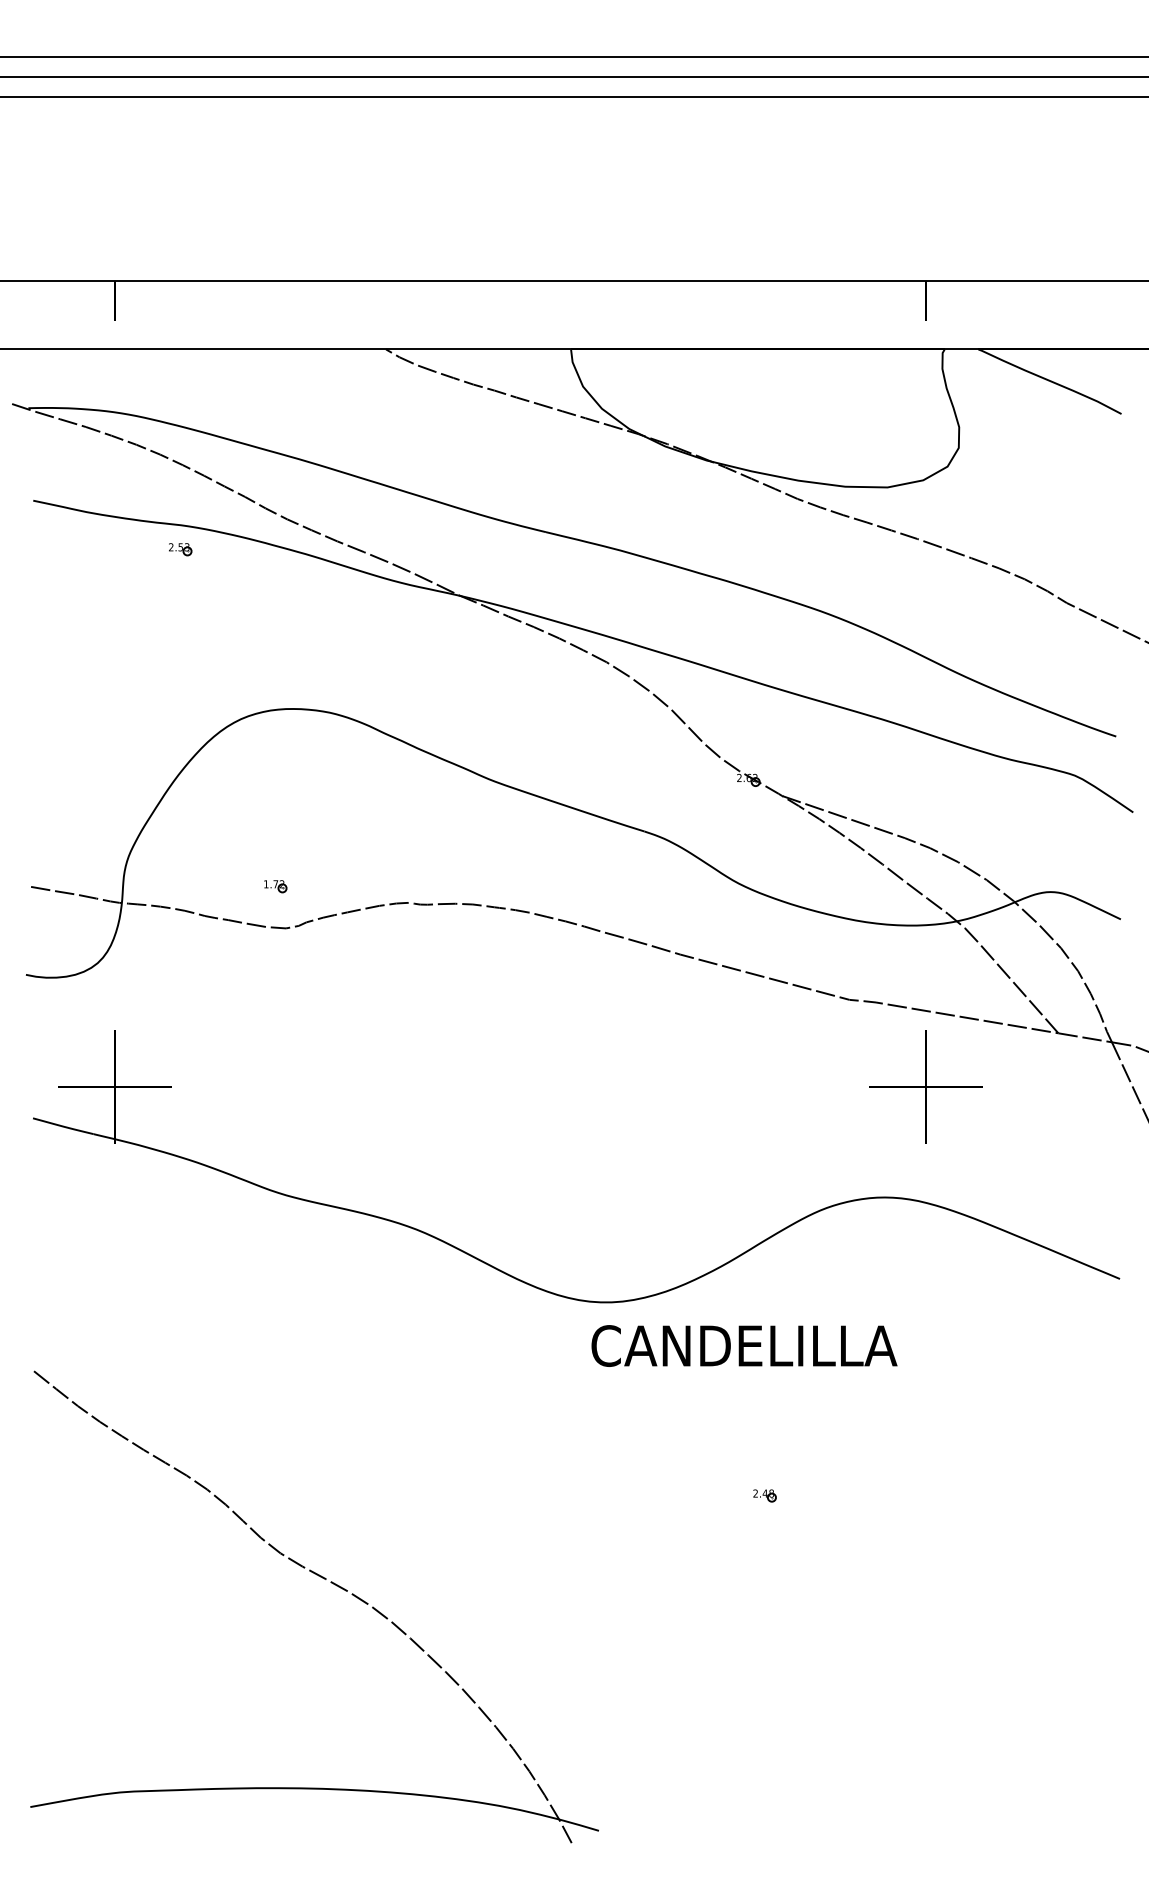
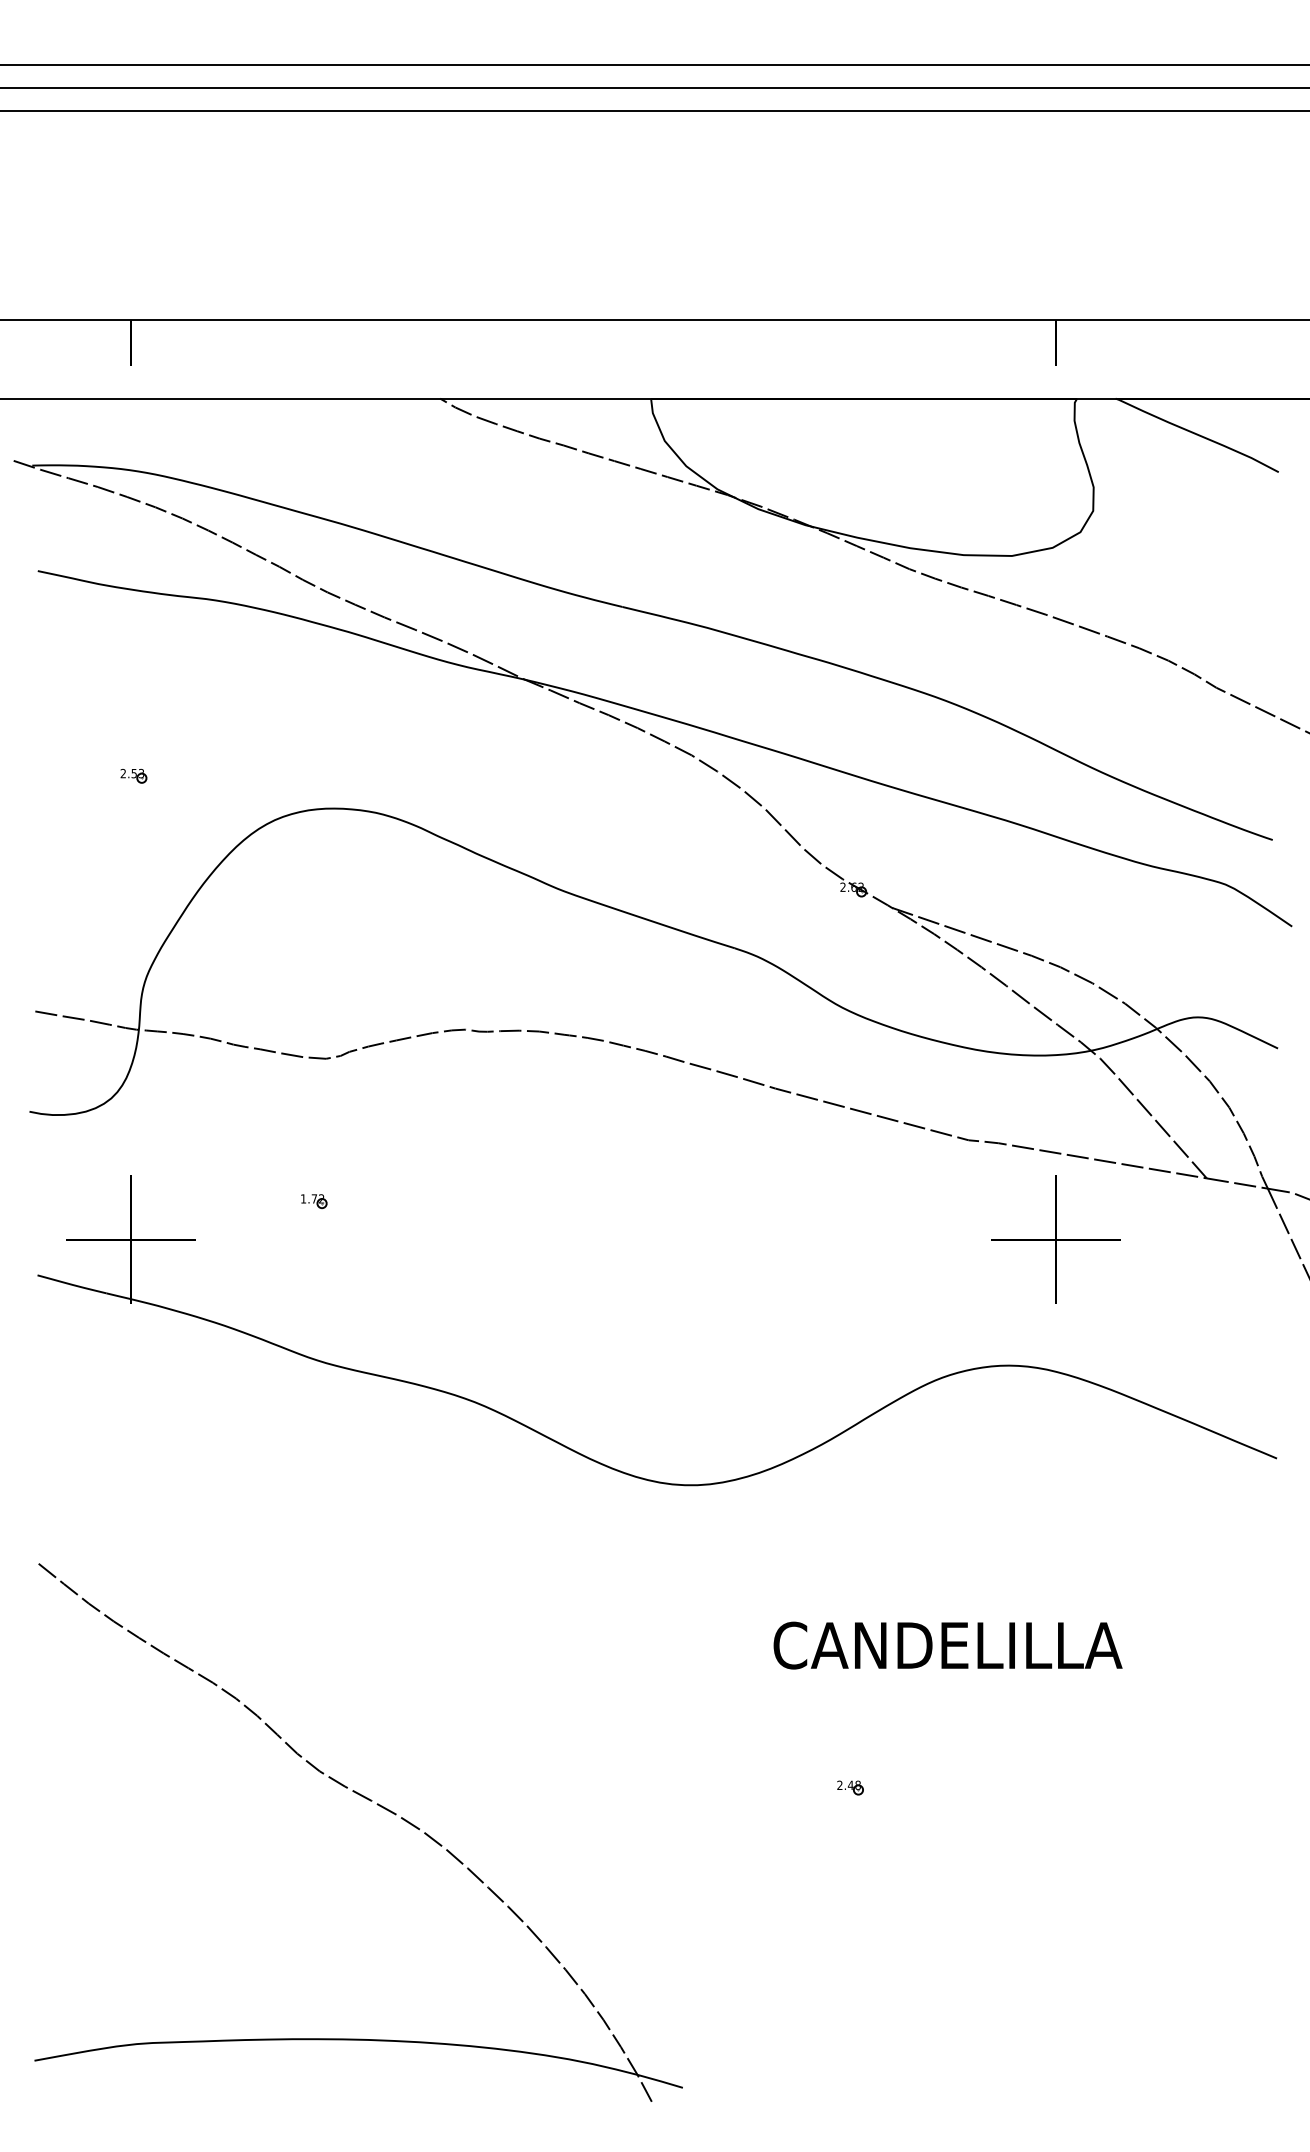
part: (180, 549) -> (133, 776), moved
part: (275, 886) -> (314, 1201), moved
text: (744, 1345) -> (948, 1645), moved
part: (764, 1495) -> (849, 1787), moved

